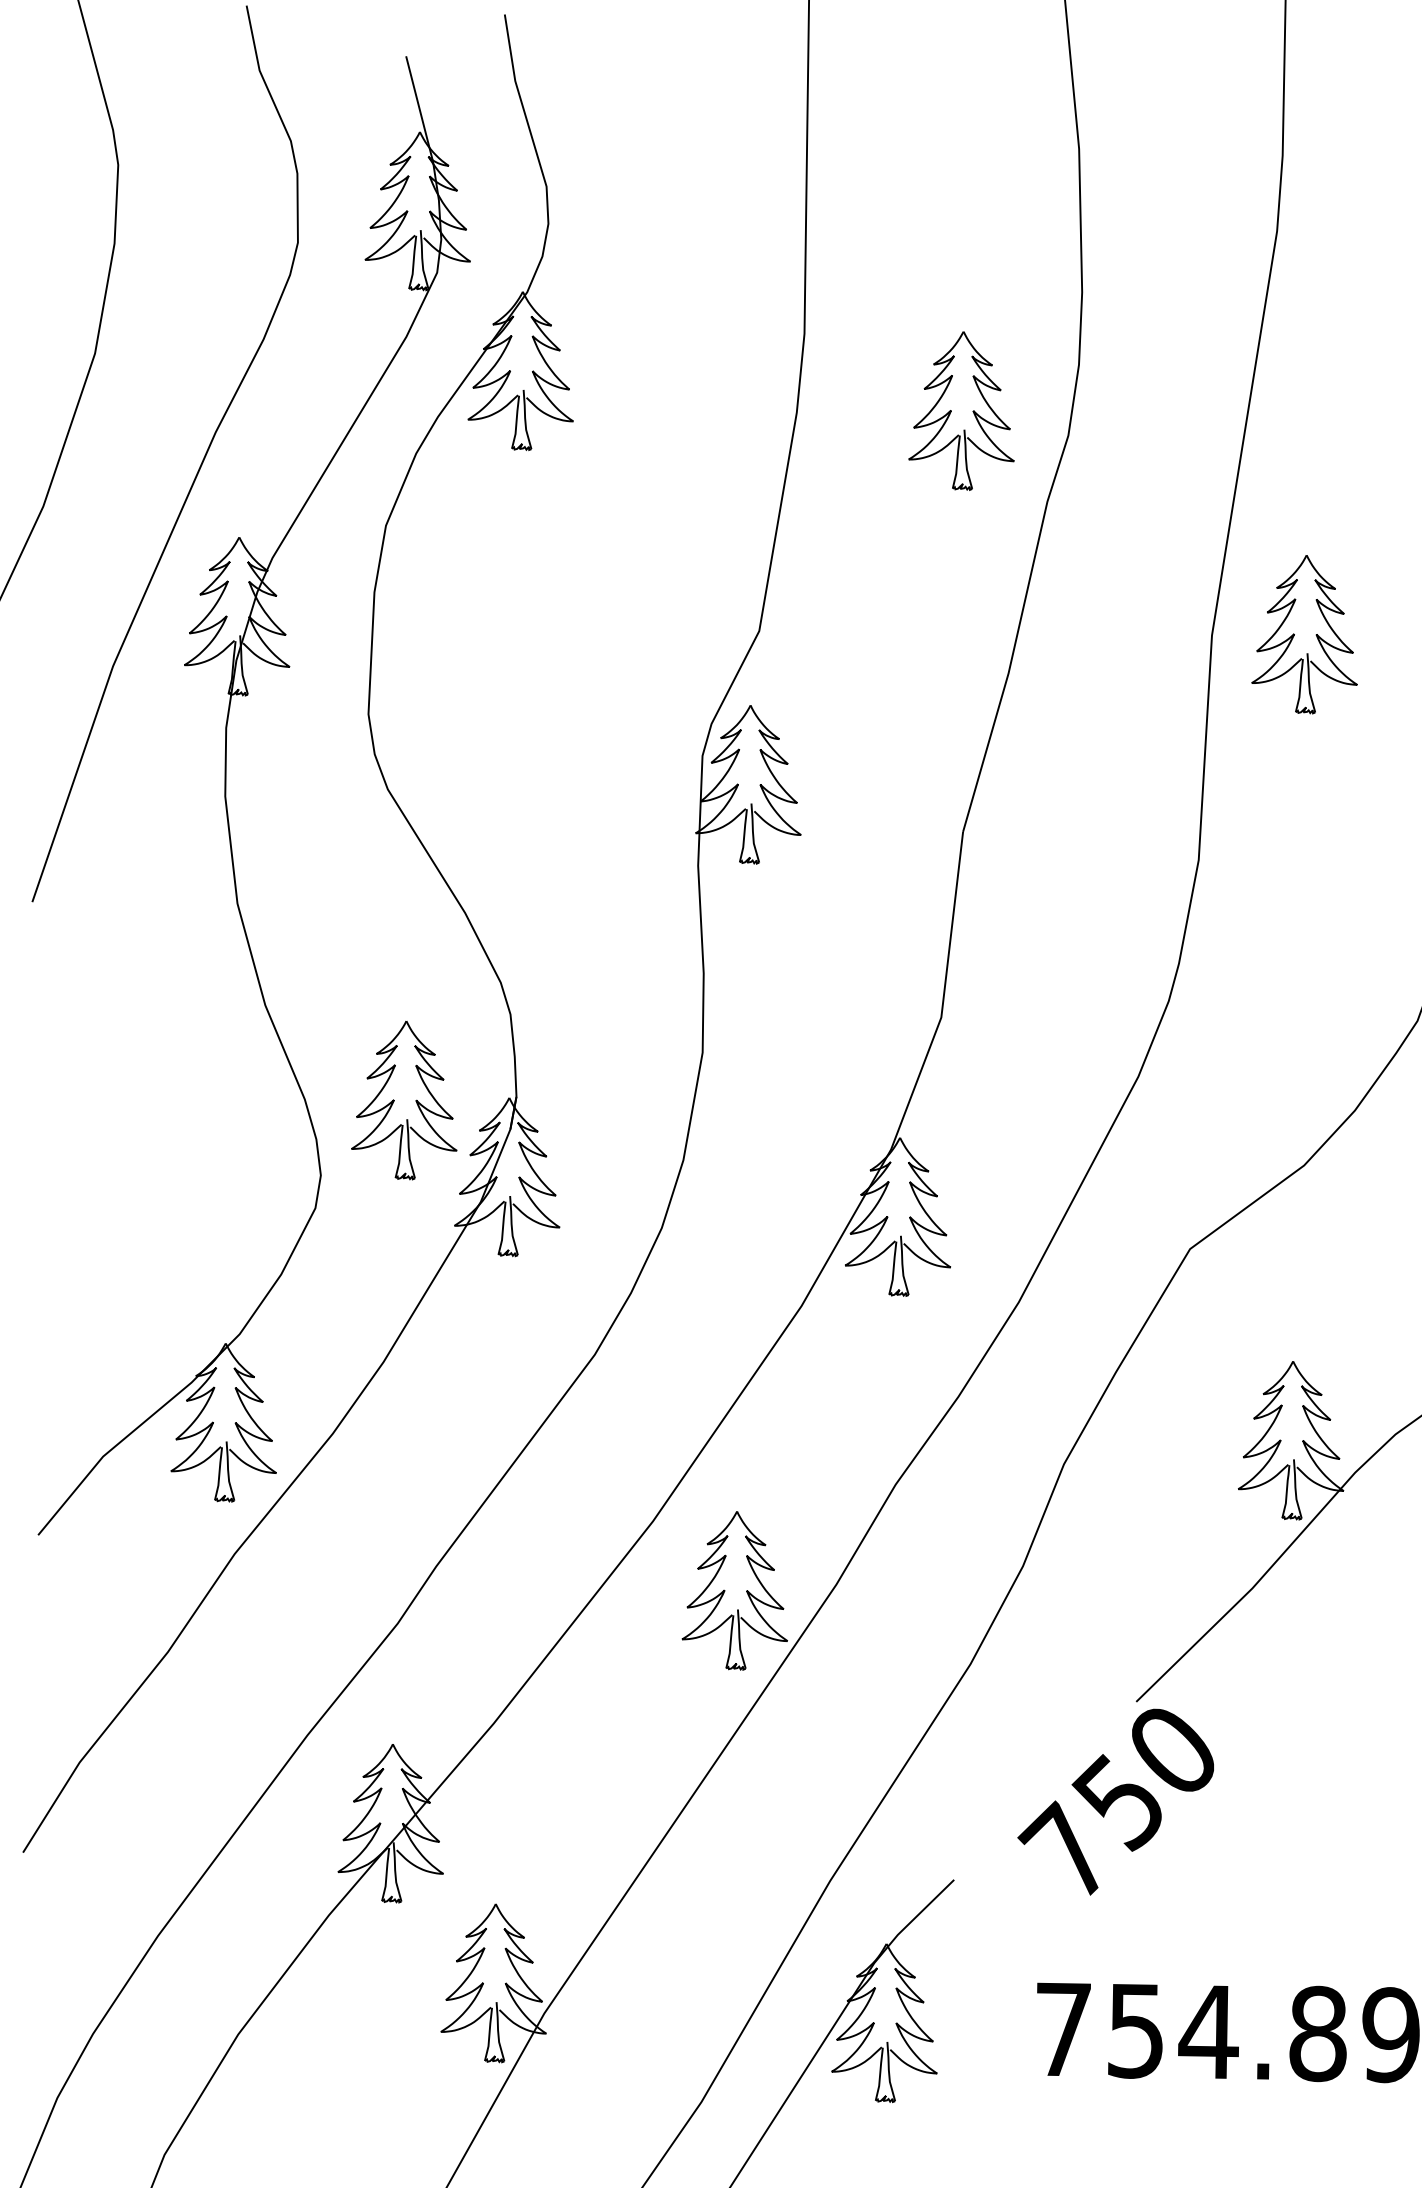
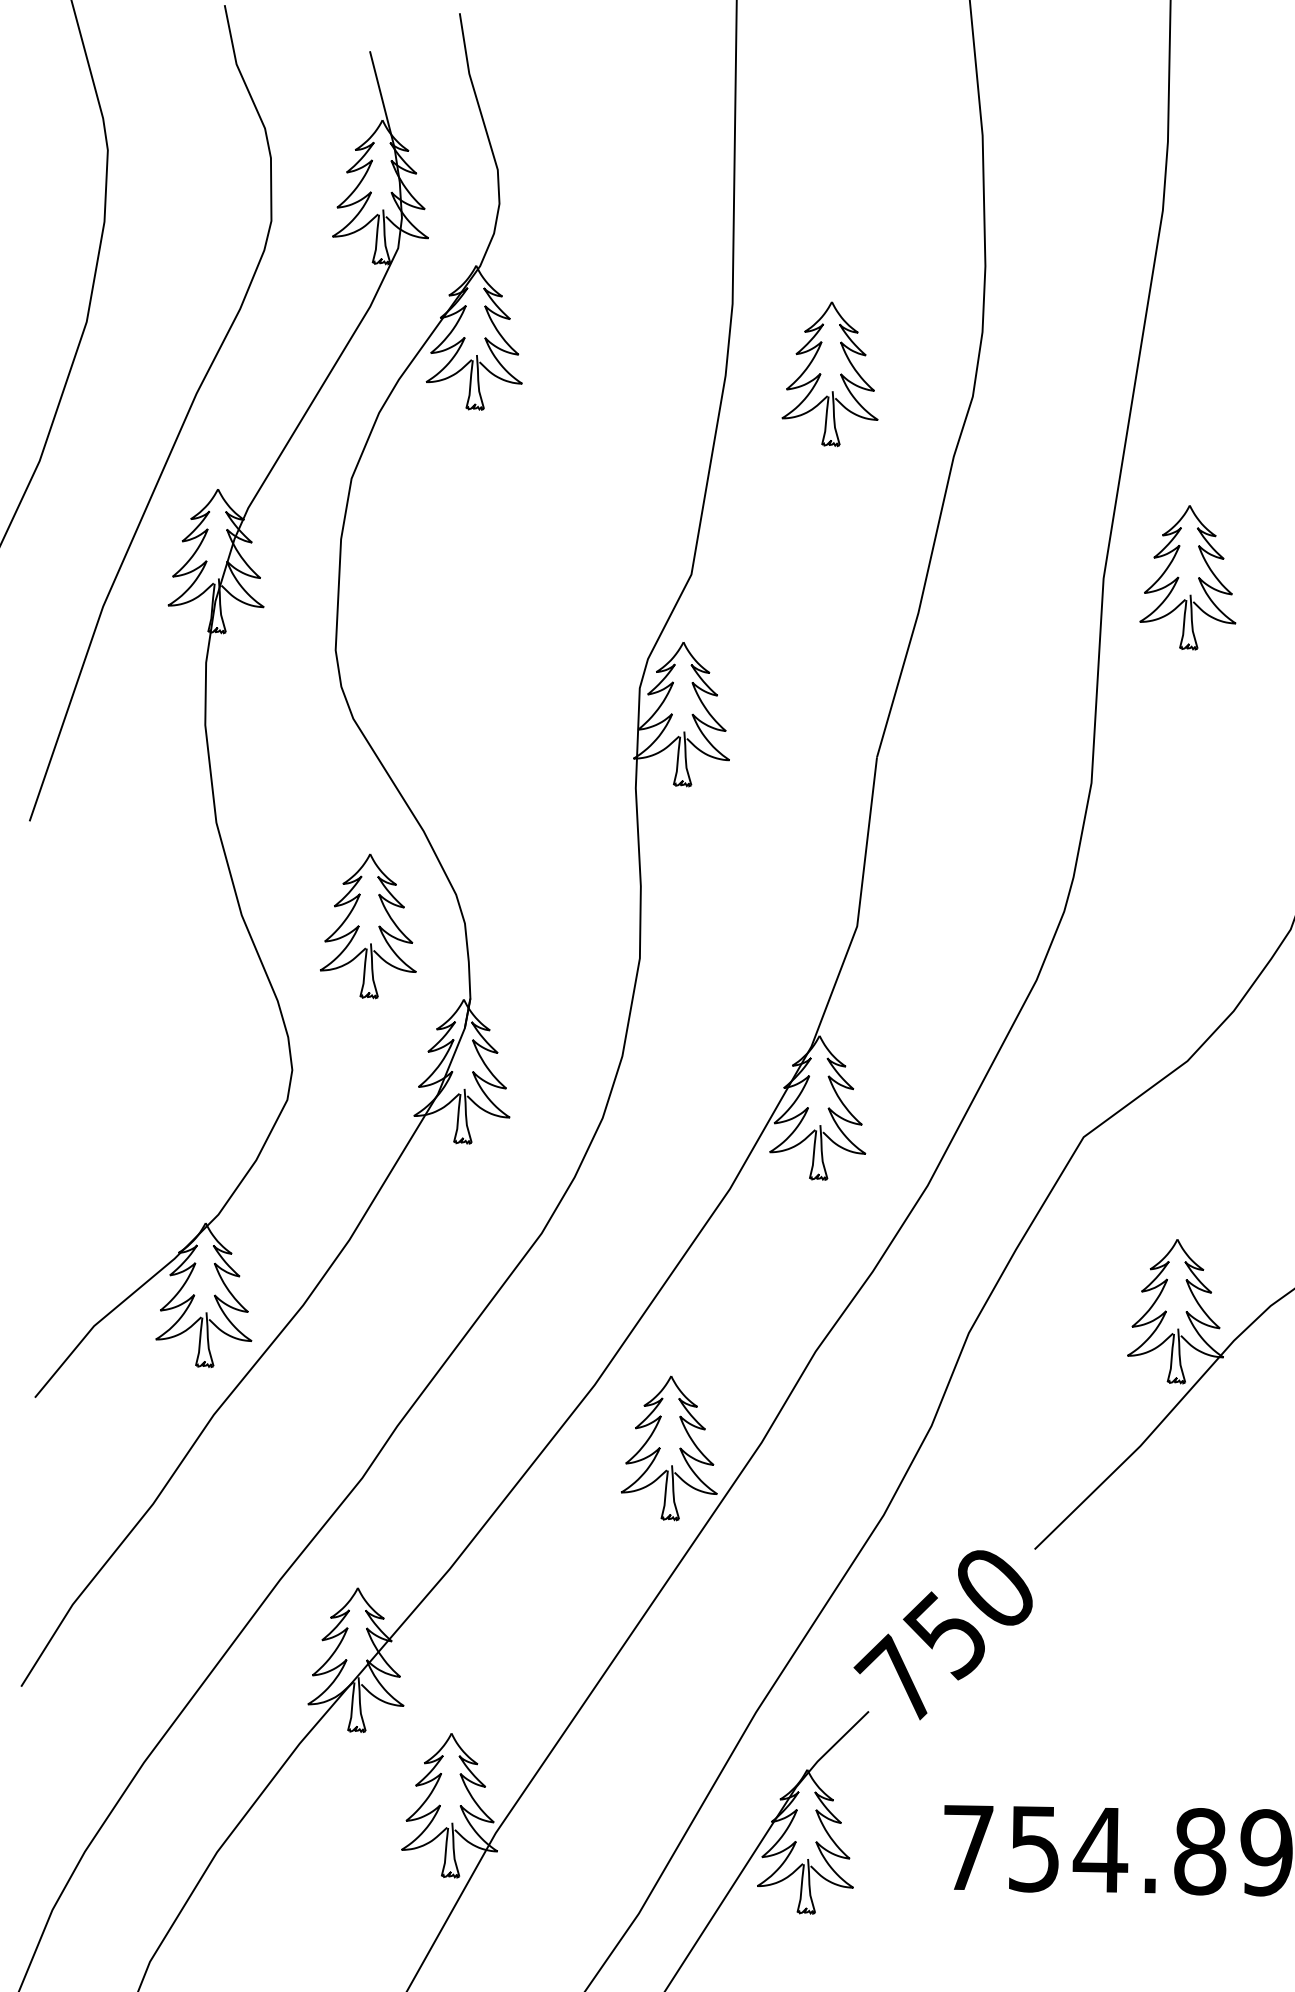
part: (951, 410) -> (820, 373), moved
part: (404, 1100) -> (368, 926), moved
text: (1115, 1801) -> (942, 1634), moved

